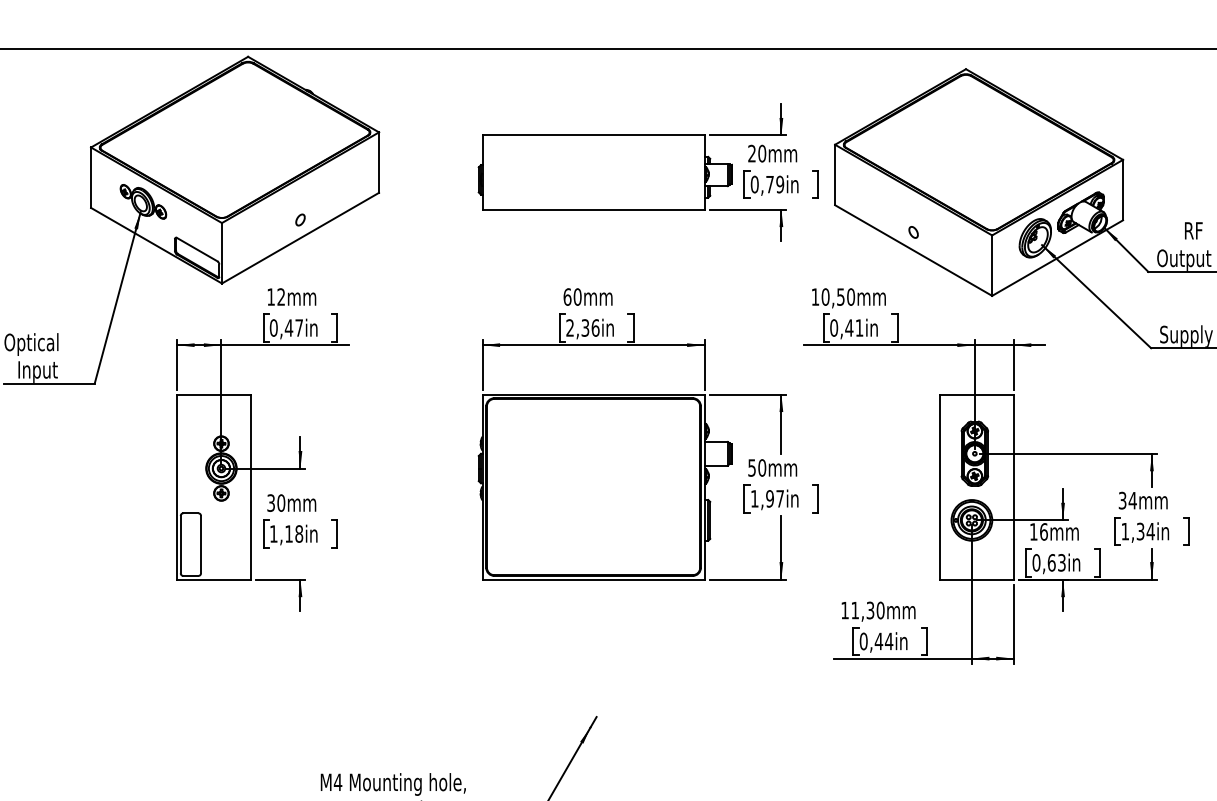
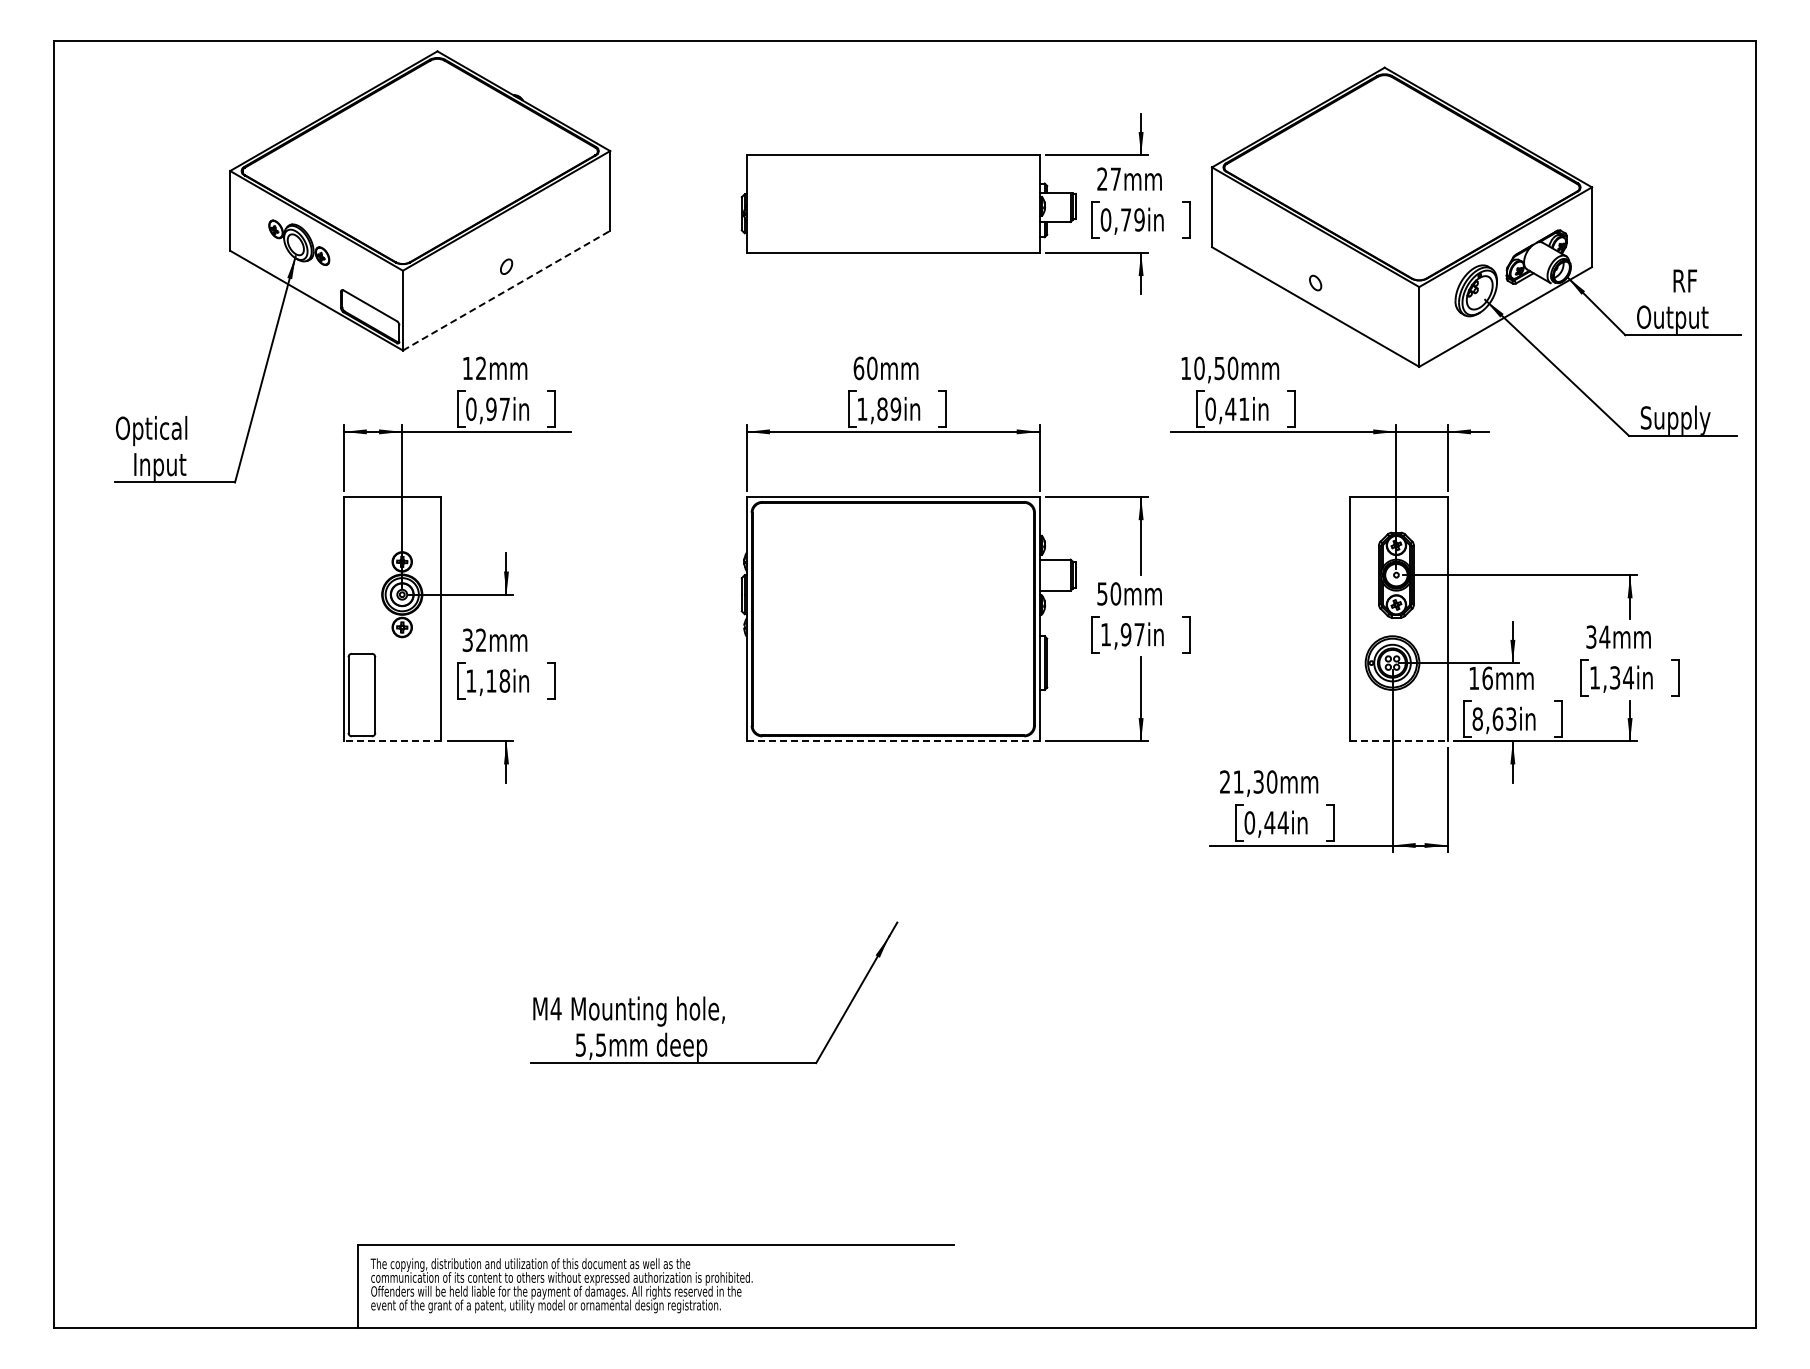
text: (761, 153) -> (1115, 178), 20mm -> 27mm
line: (300, 238) -> (506, 290), solid -> dashed
text: (288, 327) -> (490, 408), 0,47in -> 0,97in
text: (583, 327) -> (879, 408), 2,36in -> 1,89in
text: (281, 503) -> (481, 640), 30mm -> 32mm
text: (1036, 562) -> (1477, 718), 0,63in -> 8,63in
line: (214, 579) -> (392, 741), solid -> dashed
line: (593, 579) -> (893, 741), solid -> dashed
line: (976, 579) -> (1398, 741), solid -> dashed
text: (844, 610) -> (1224, 781), 11,30mm -> 21,30mm

